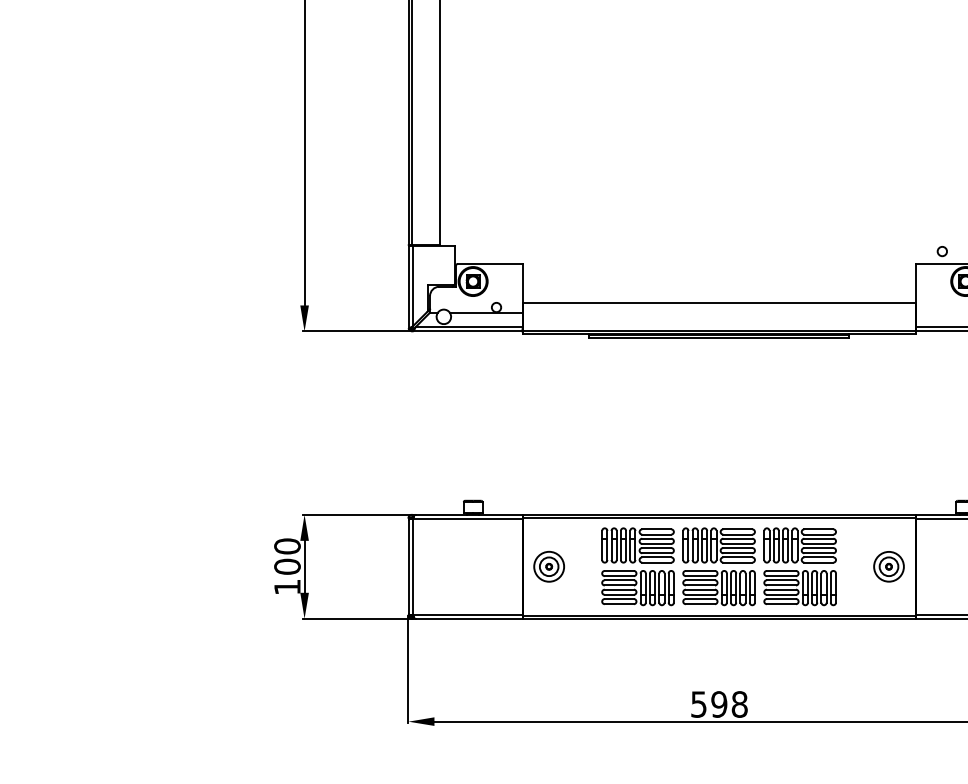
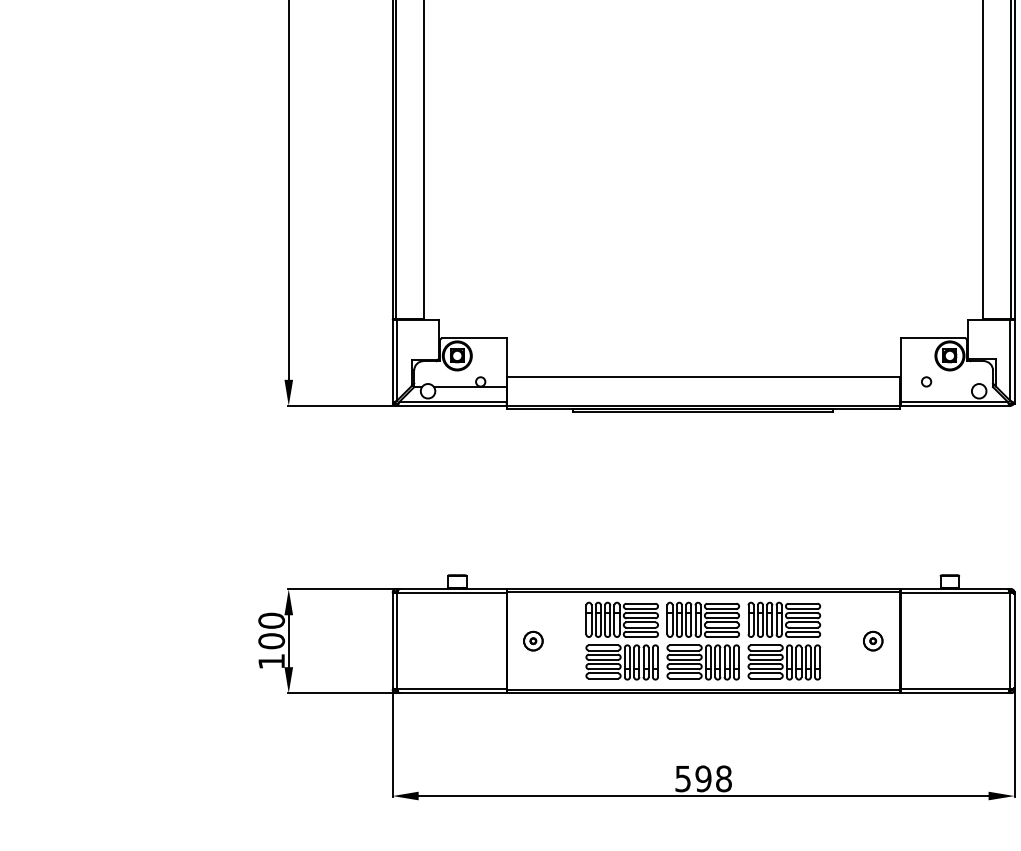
circle: (942, 251) -> (926, 381), moved
circle: (549, 566) -> (533, 640), size x0.62
circle: (888, 566) -> (872, 640), size x0.62

